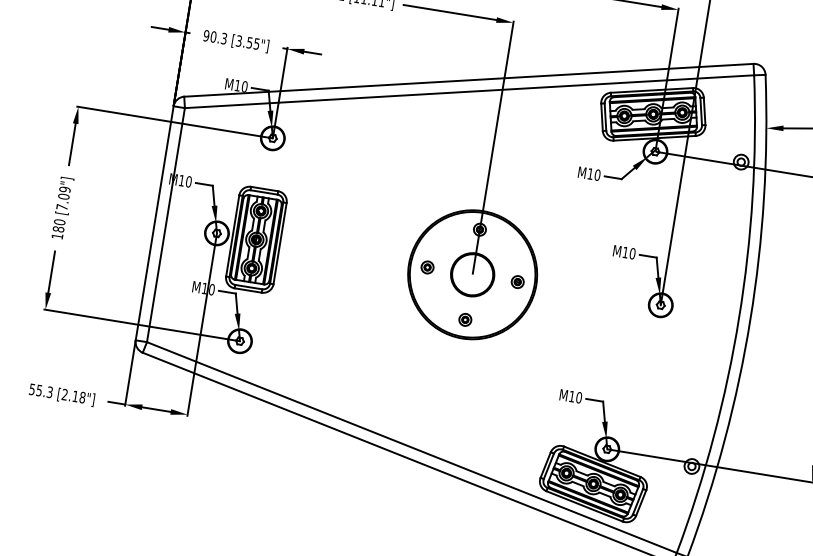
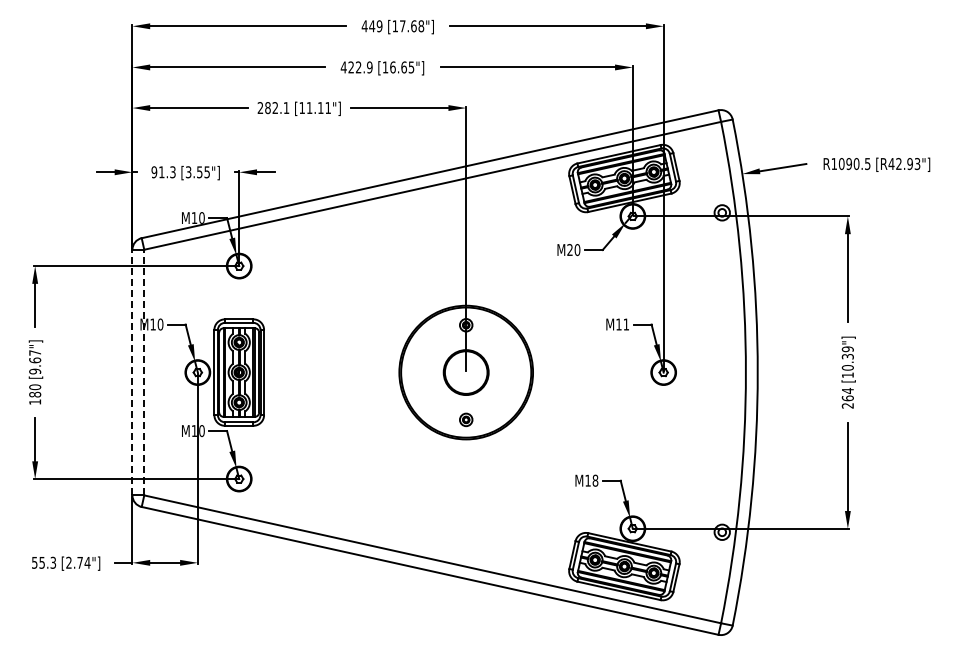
text: (213, 37) -> (161, 172), 90.3 -> 91.3
text: (590, 173) -> (569, 249), M10 -> M20
text: (63, 198) -> (35, 362), [7.09"] -> [9.67"]
line: (154, 223) -> (132, 372), solid -> dashed
line: (166, 225) -> (144, 372), solid -> dashed
text: (632, 253) -> (626, 324), M10 -> M11
part: (427, 267) -> (418, 372), removed
part: (517, 282) -> (513, 372), removed
text: (78, 396) -> (83, 562), [2.18"] -> [2.74"]
text: (579, 397) -> (595, 480), M10 -> M18

